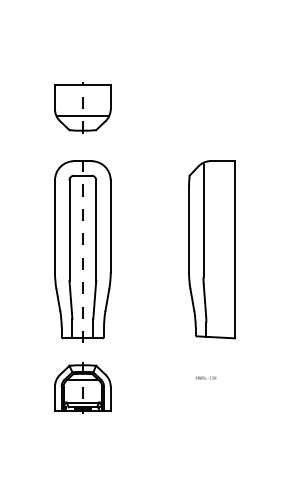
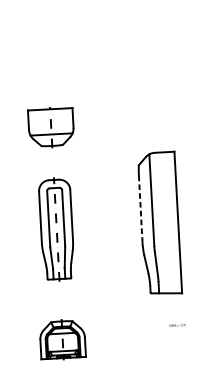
part: (82, 107) -> (50, 127), moved
line: (189, 230) -> (141, 209), solid -> dashed
part: (82, 251) -> (56, 230), size x0.7
text: (206, 377) -> (177, 324), moved

